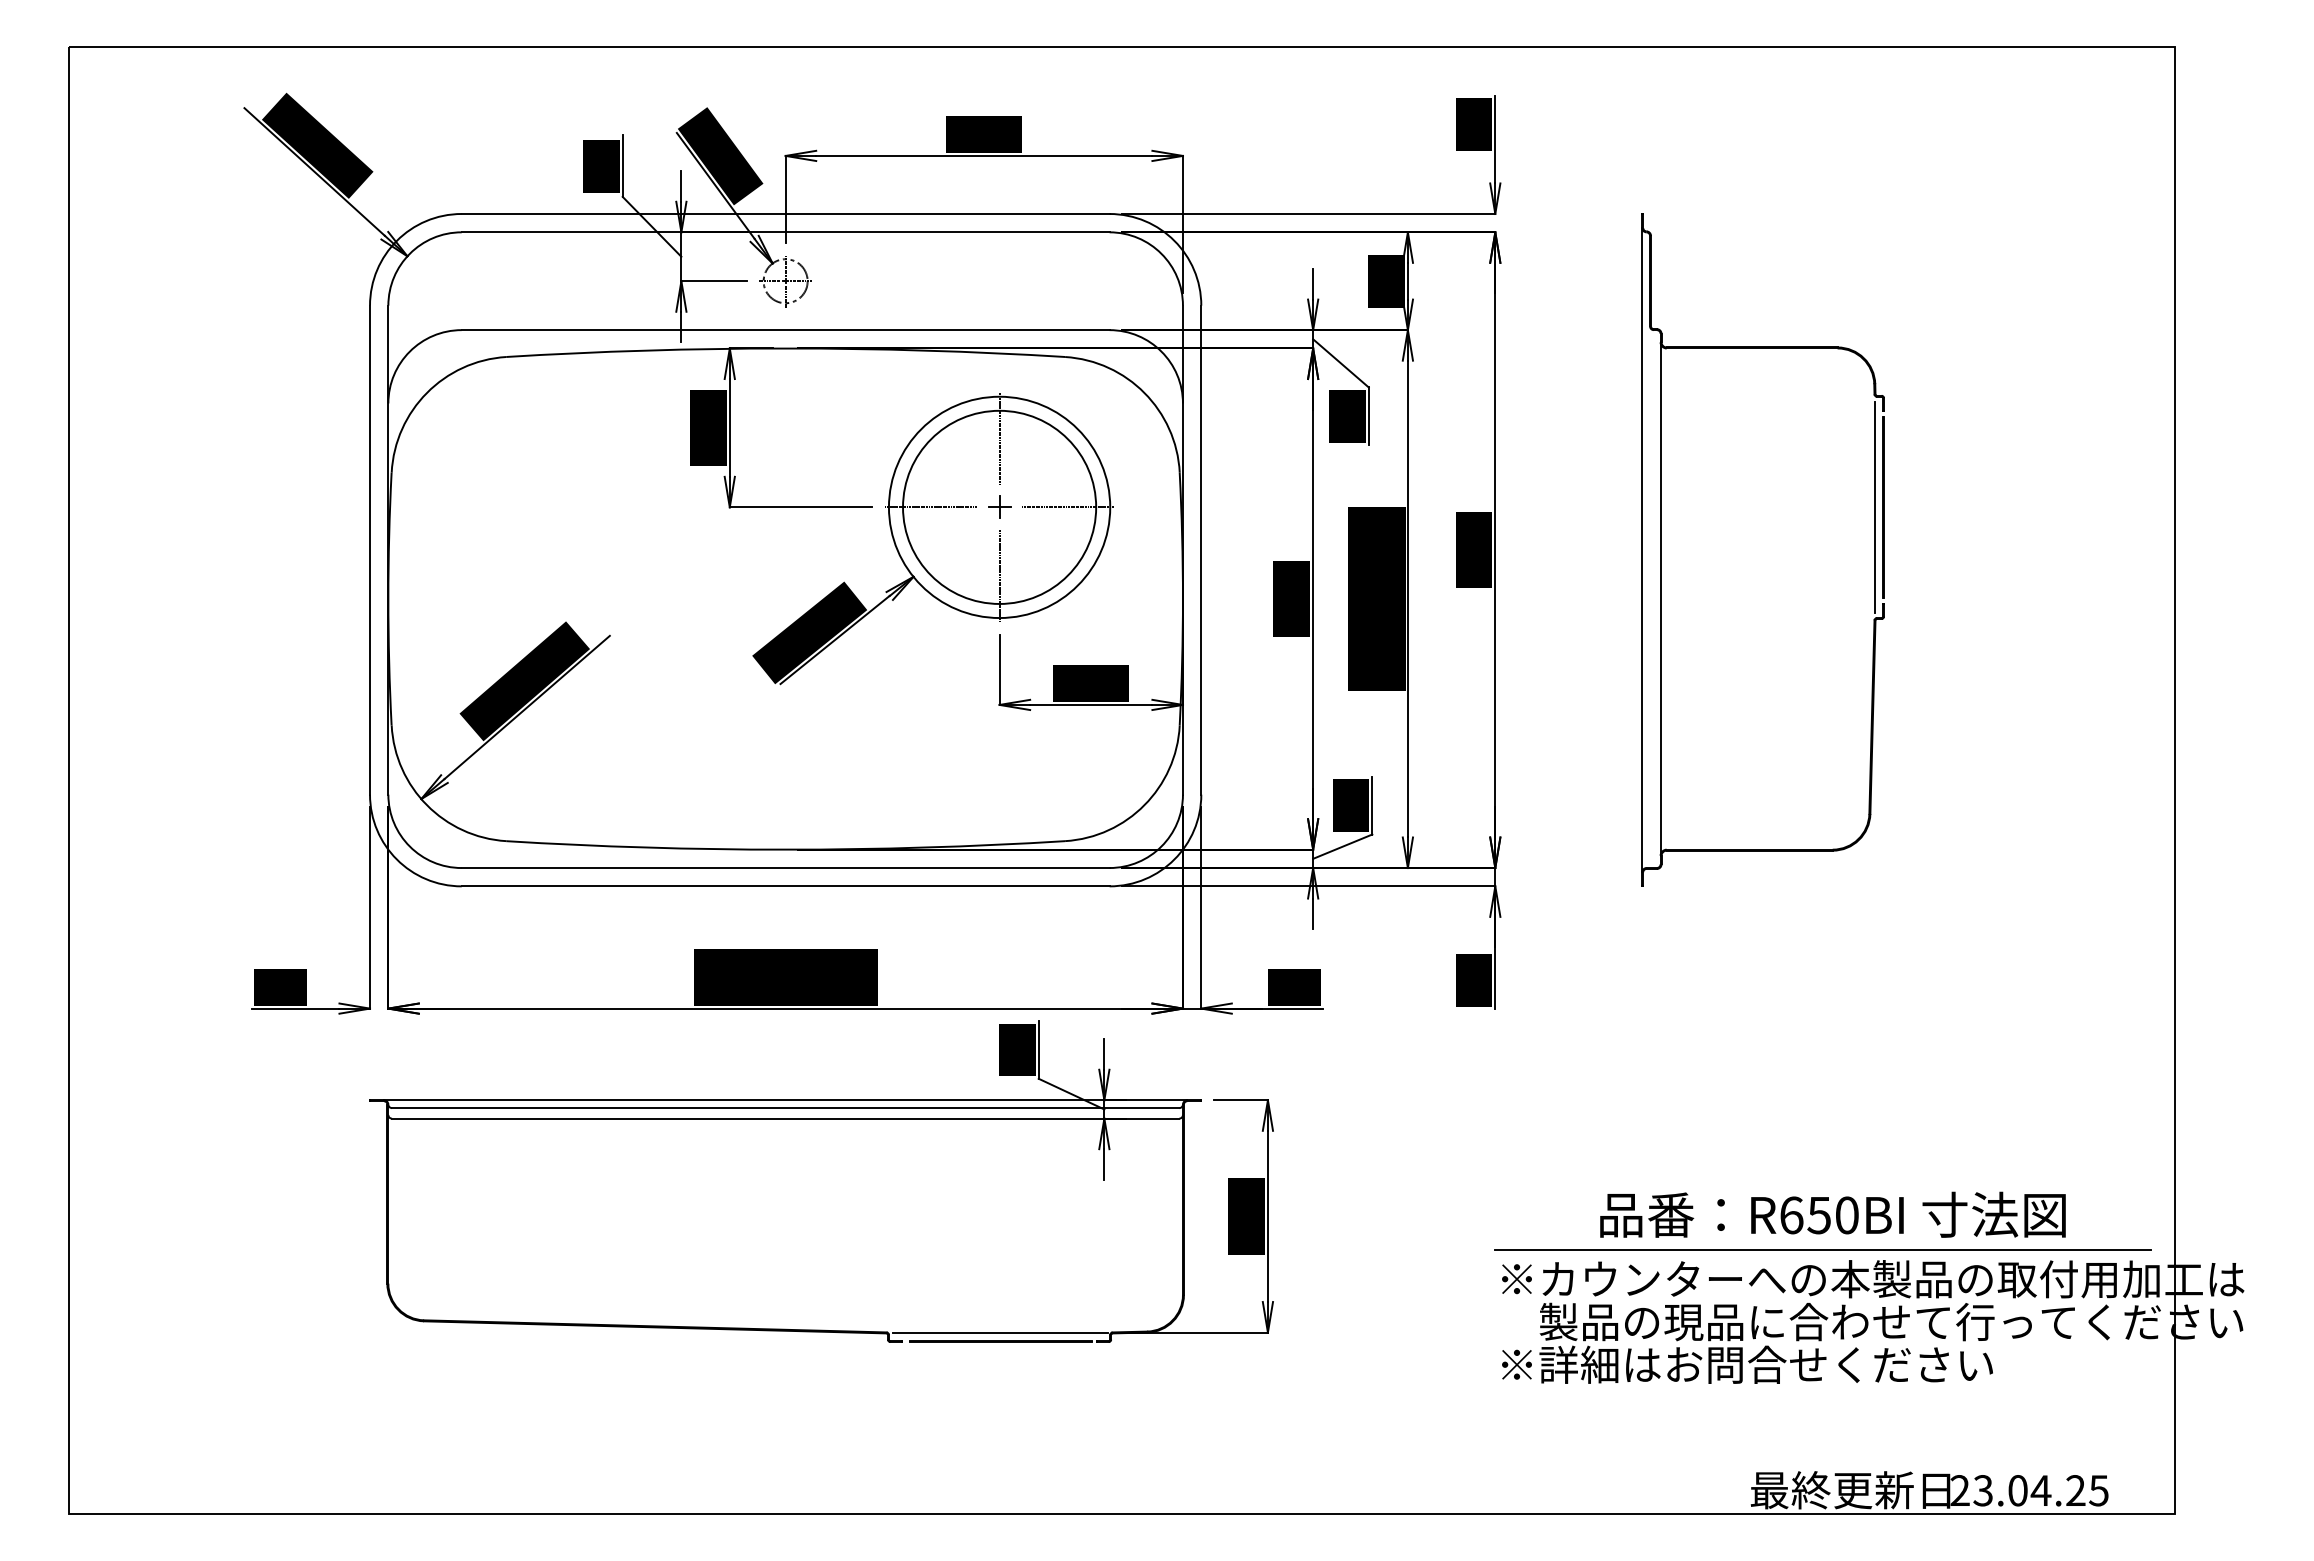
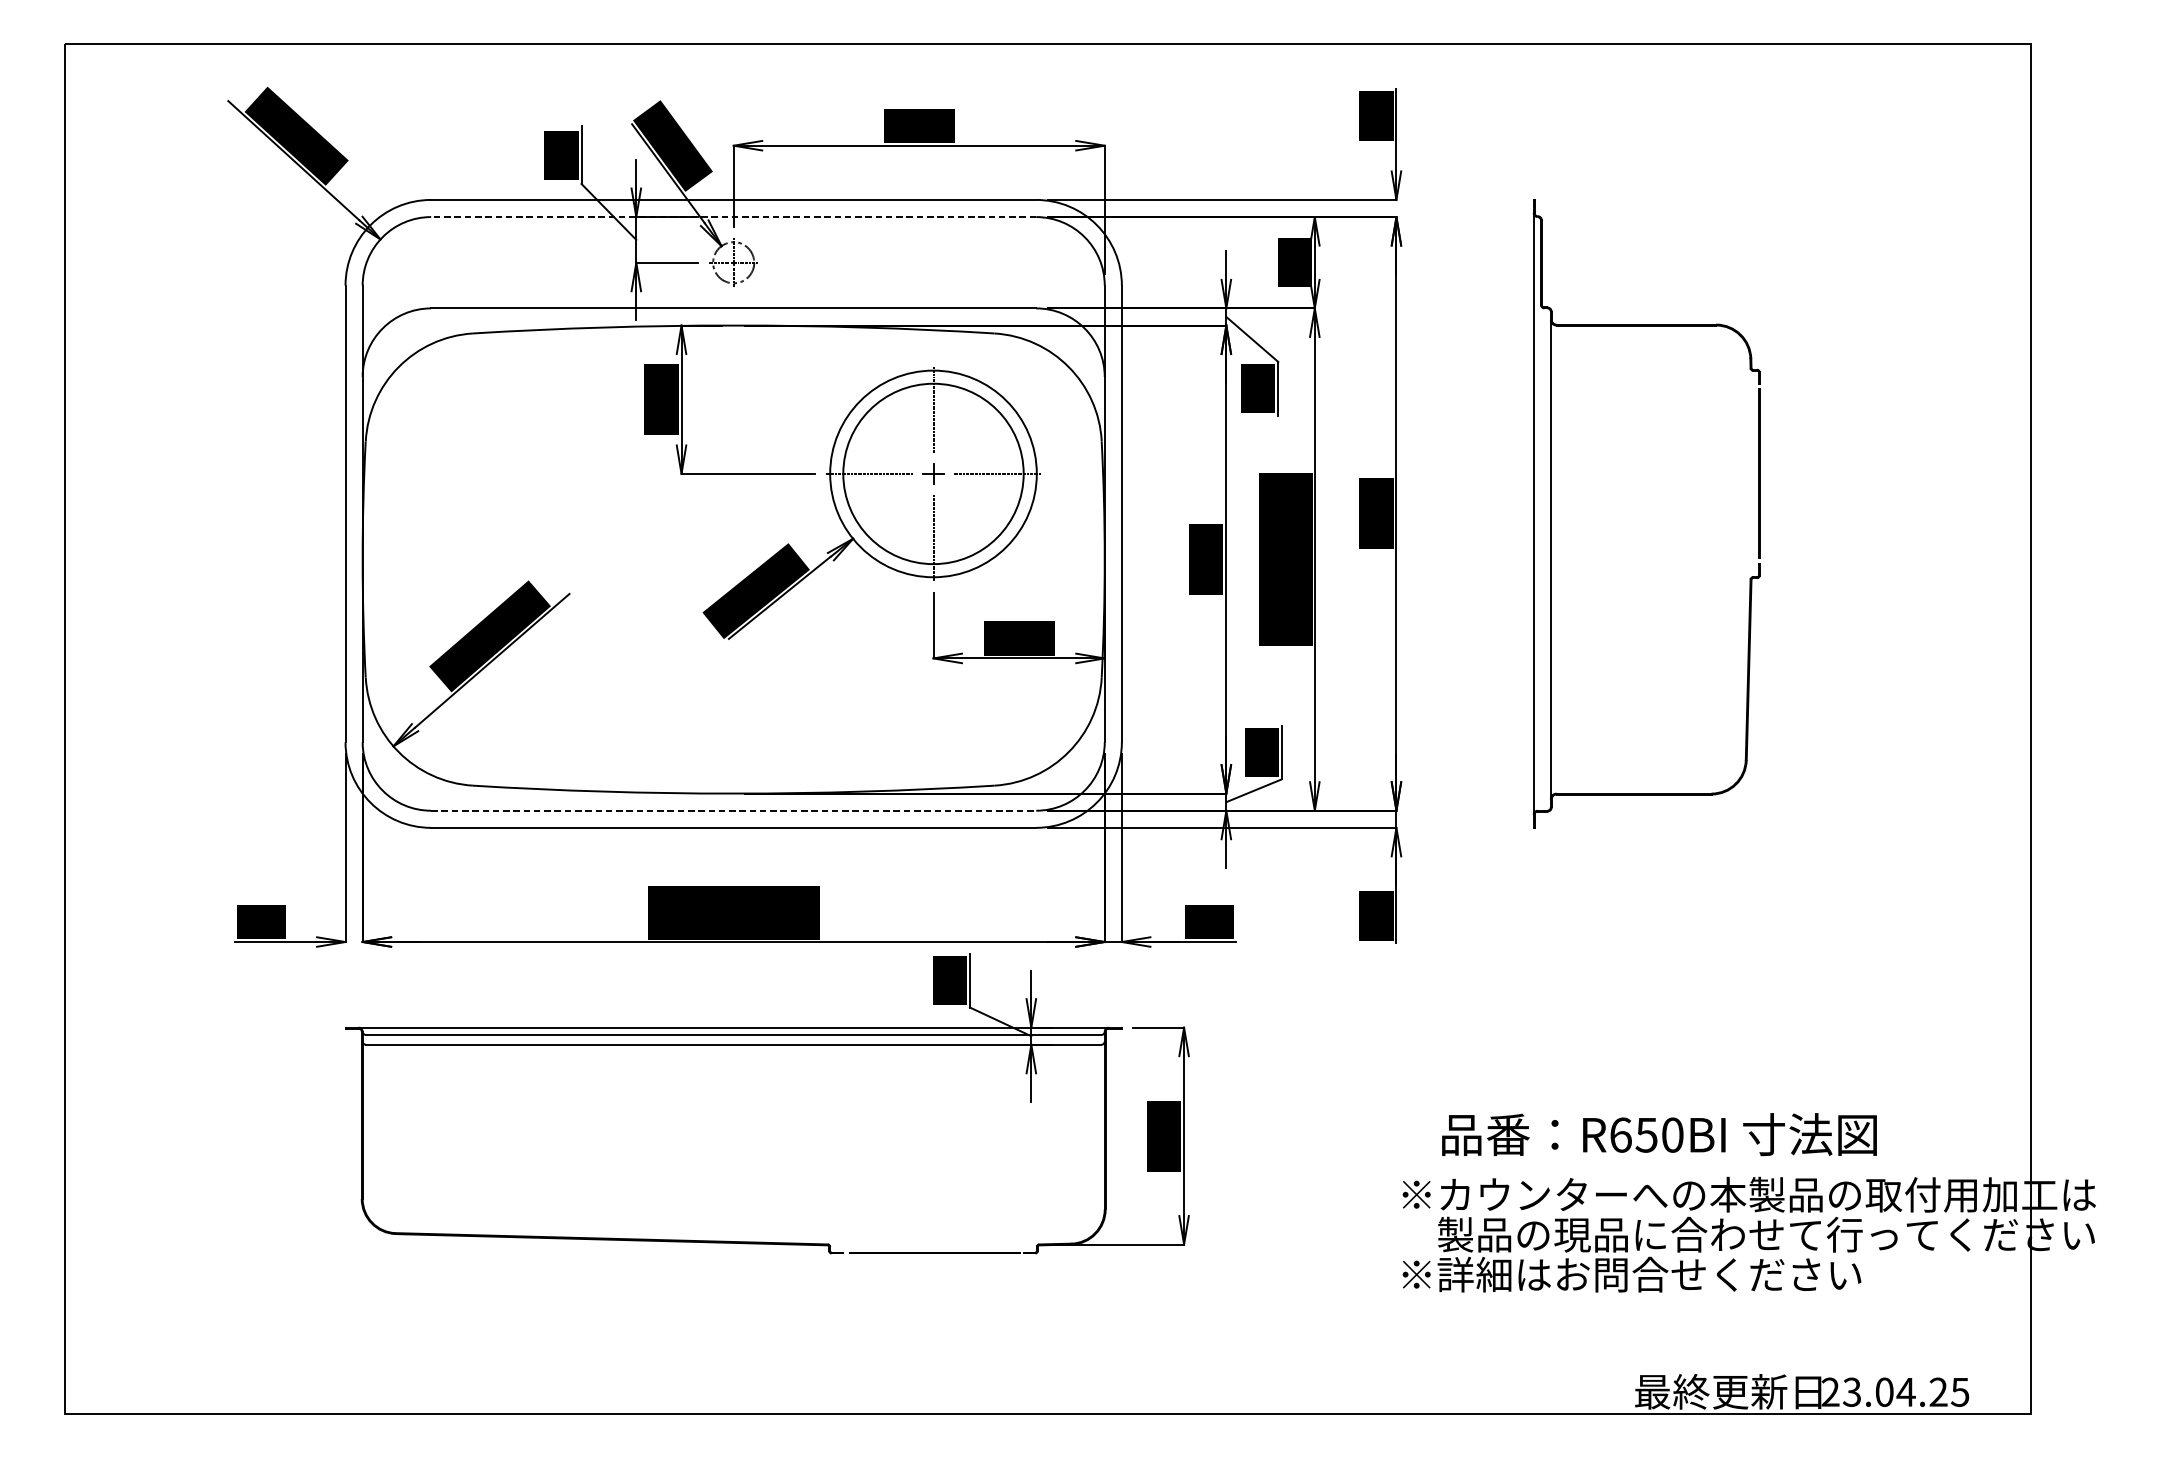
line: (785, 232) -> (733, 217), solid -> dashed
line: (1874, 507) -> (1750, 474), removed
line: (785, 868) -> (733, 811), solid -> dashed
text: (1832, 1214) -> (1659, 1134), moved
line: (1822, 1249) -> (1702, 1166), removed
line: (1000, 1332) -> (934, 1244), removed

